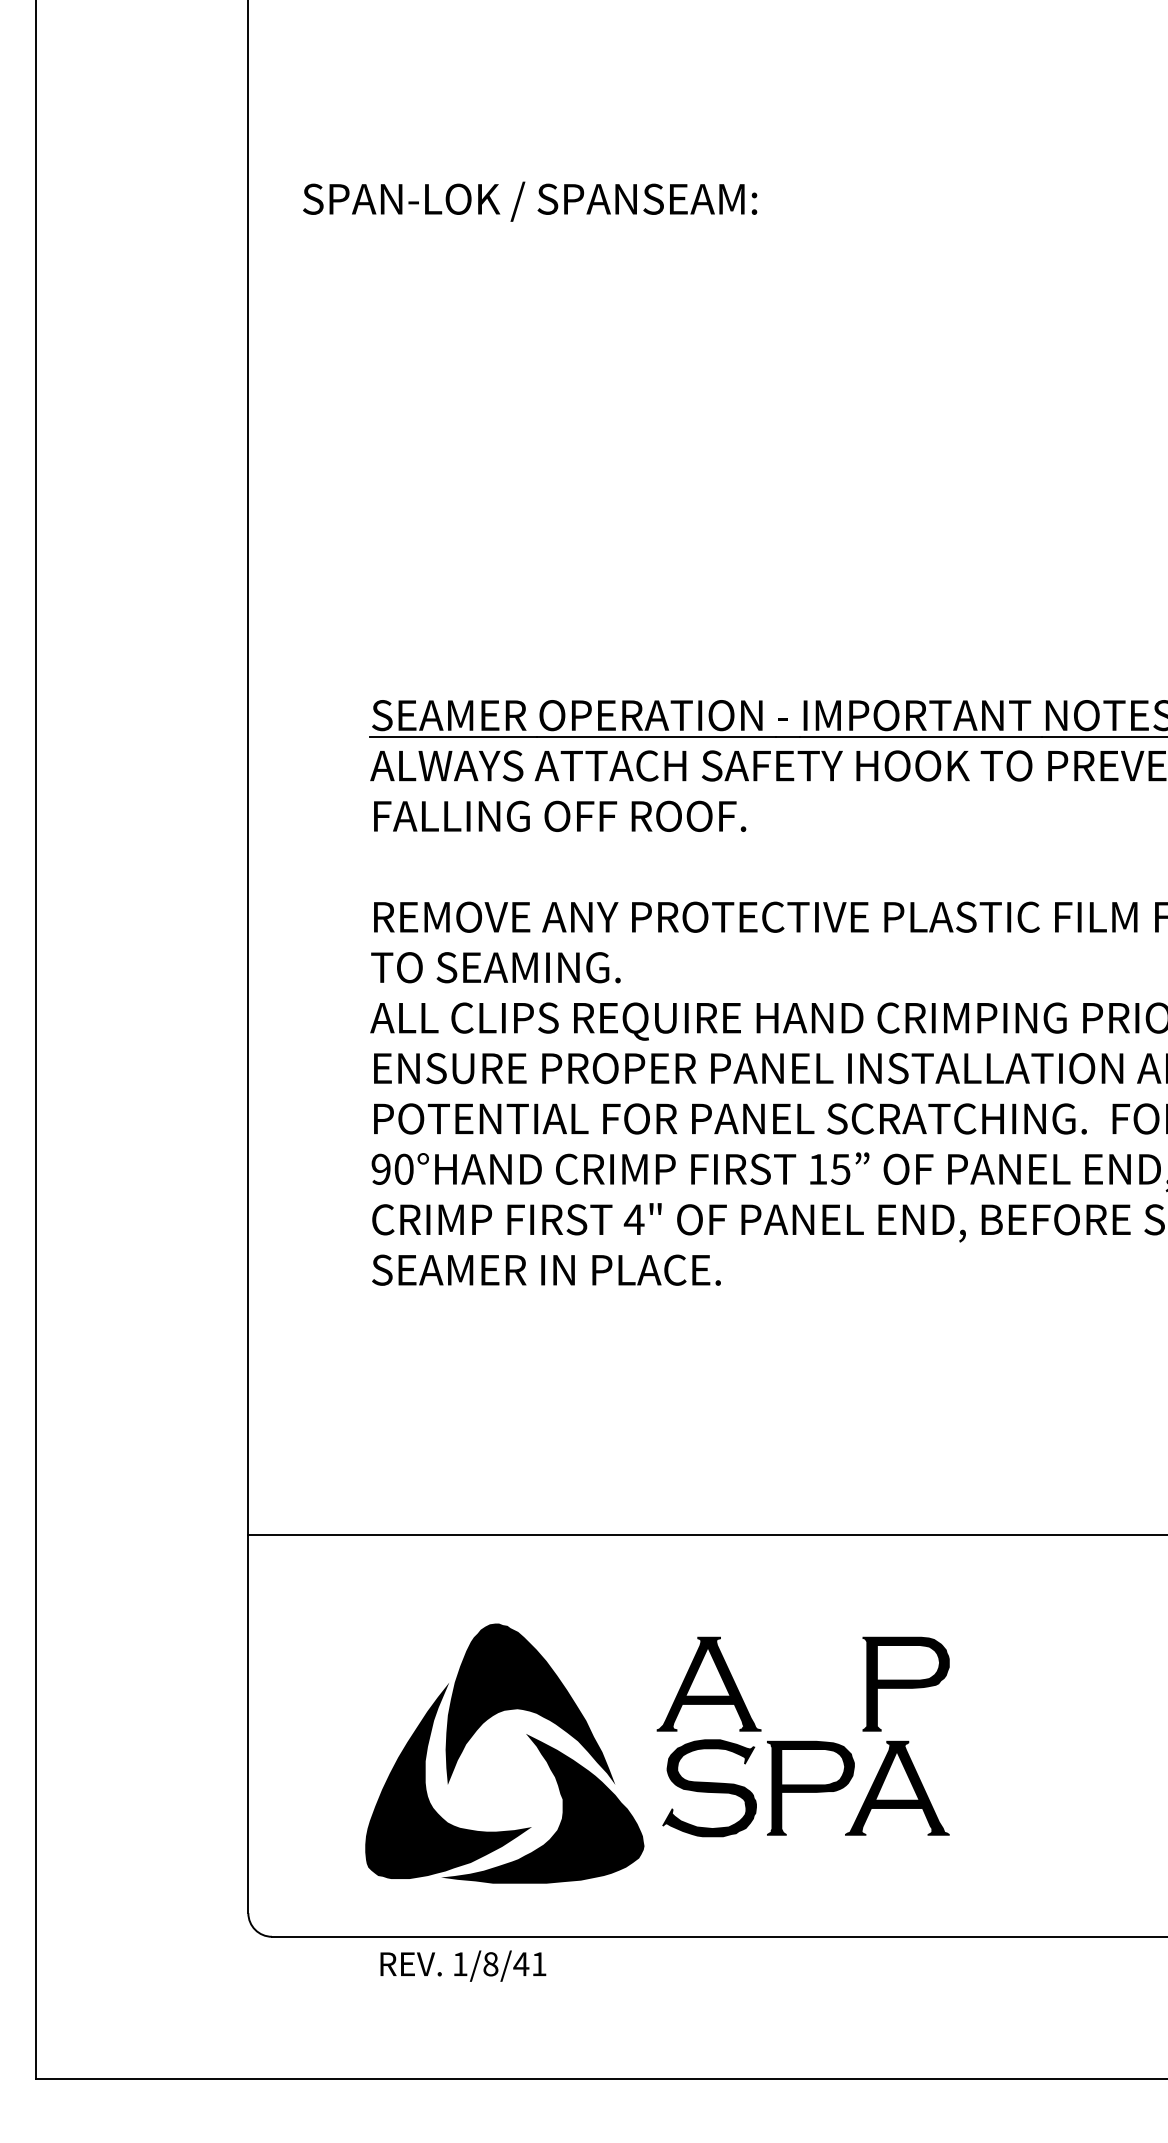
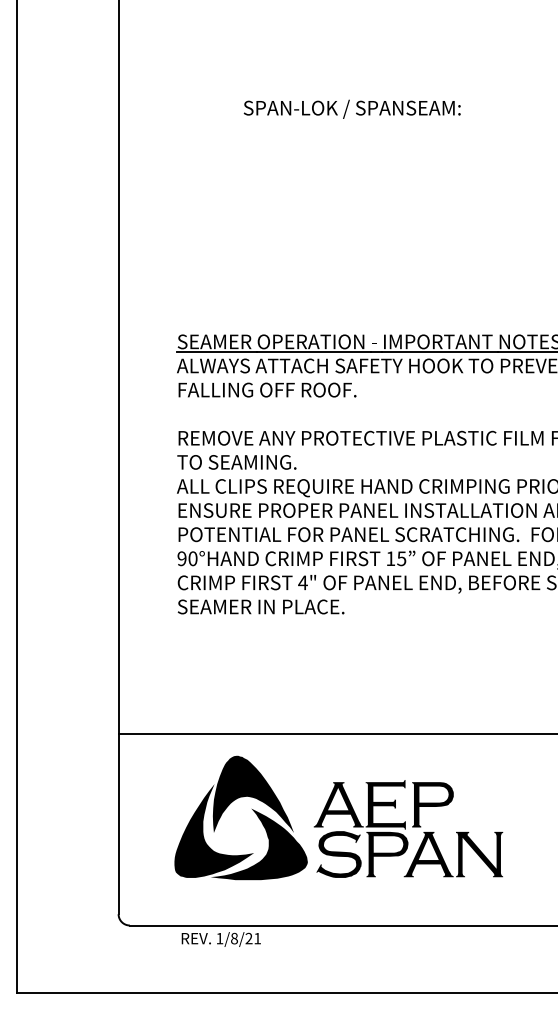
text: (528, 199) -> (351, 108), moved
fill: (806, 1683) -> (385, 804), added
part: (528, 1737) -> (252, 810), moved
fill: (1003, 1788) -> (479, 854), added
text: (520, 1963) -> (248, 938), 1/8/41 -> 1/8/21

